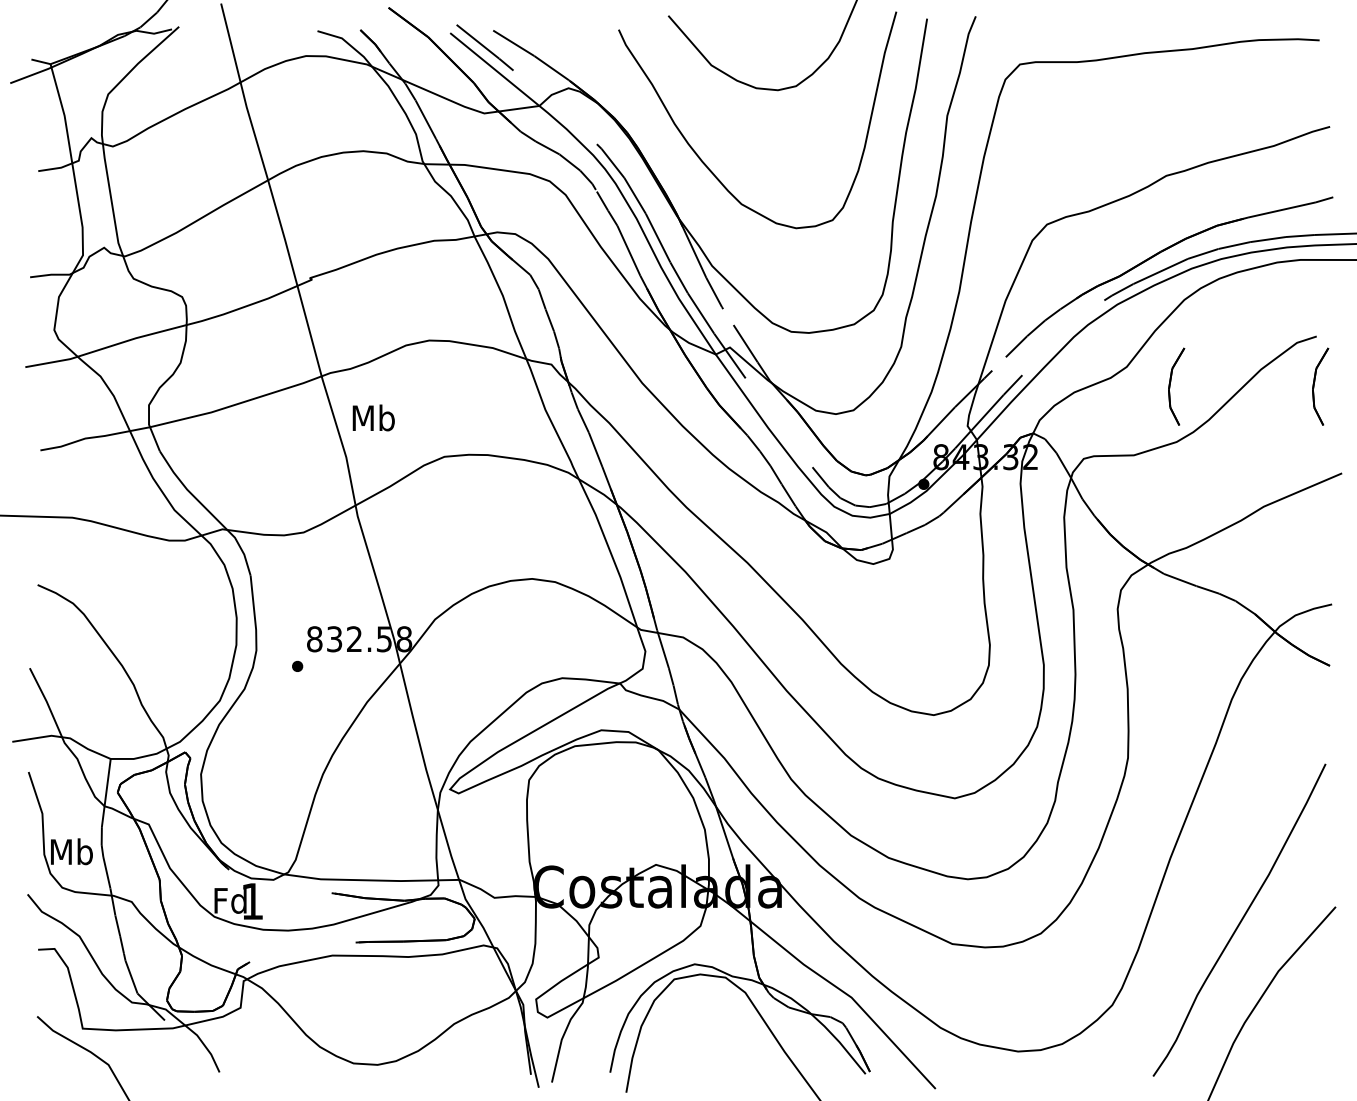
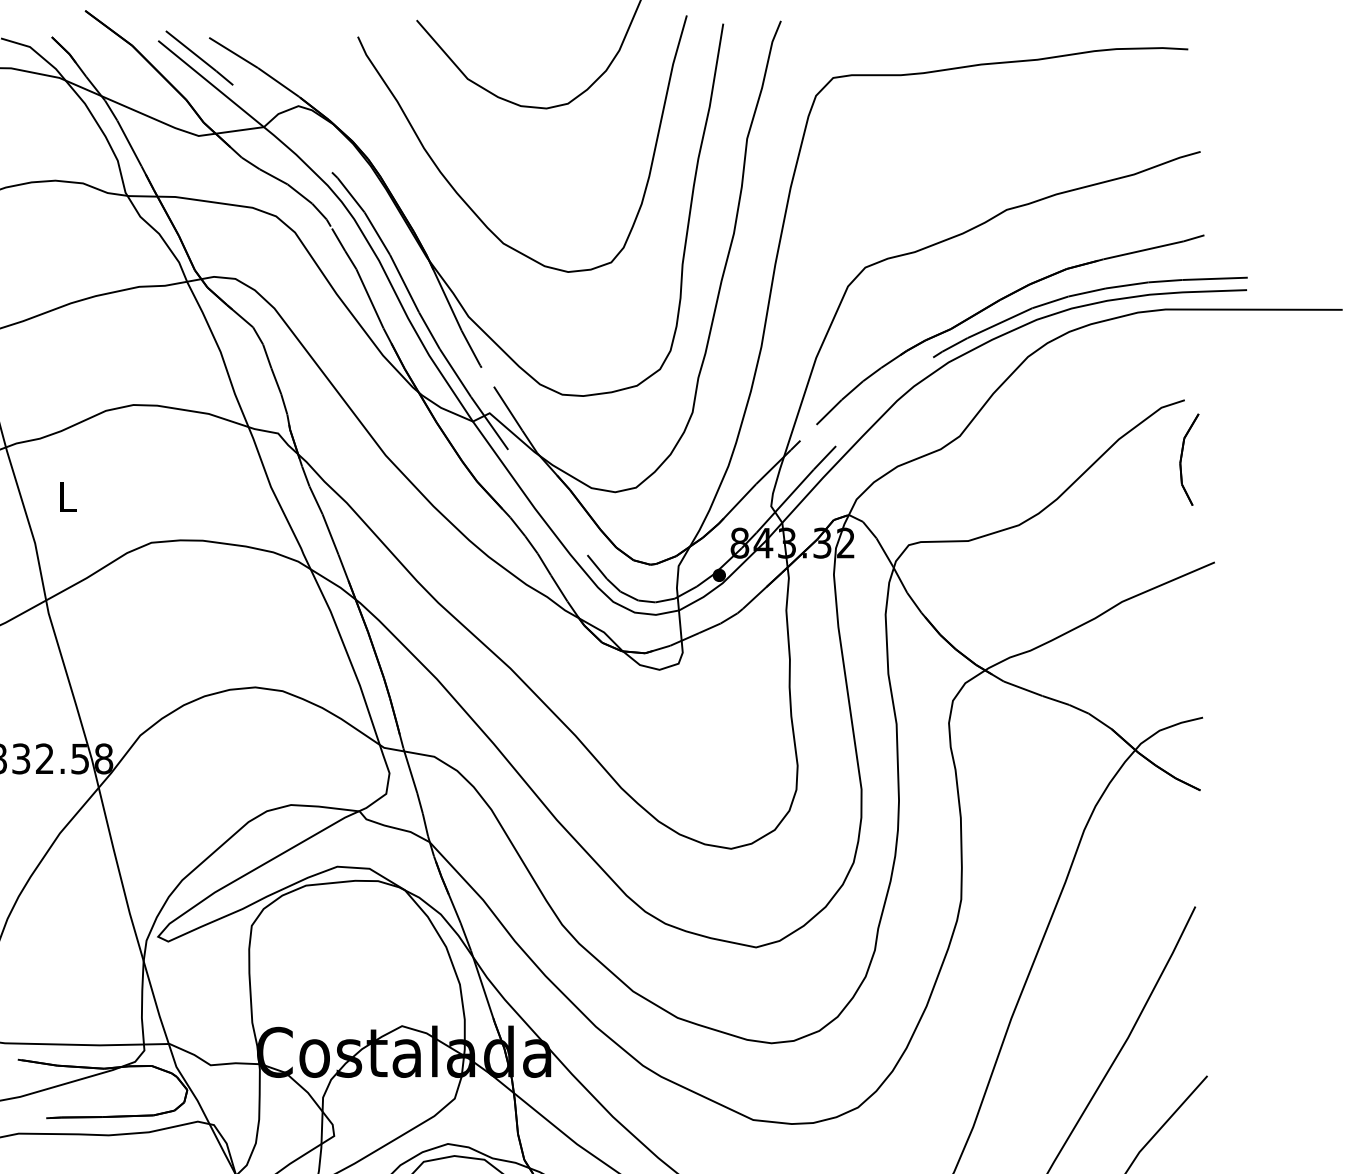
part: (1176, 386) -> (1018, 459), removed
text: (373, 417) -> (67, 496), Mb -> L

